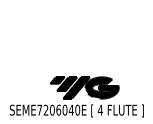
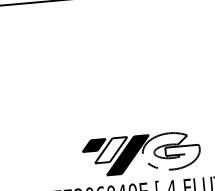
fill: (67, 84) -> (111, 150), removed
fill: (101, 87) -> (170, 150), removed

